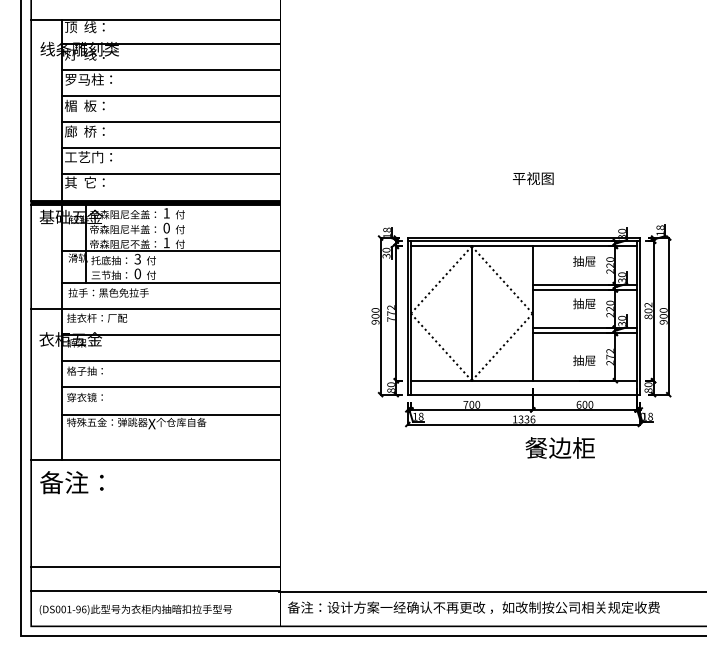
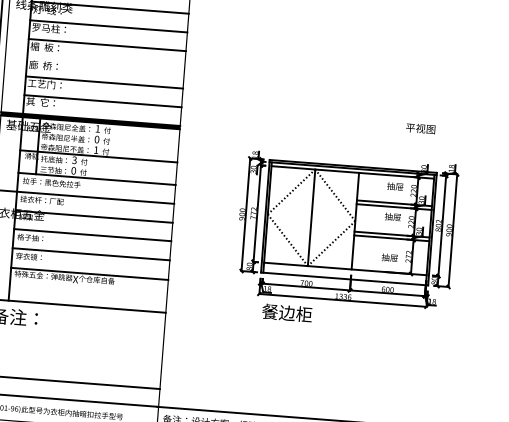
line: (170, 122) -> (105, 63), removed
text: (533, 178) -> (420, 128), moved
text: (559, 447) -> (286, 312), moved

